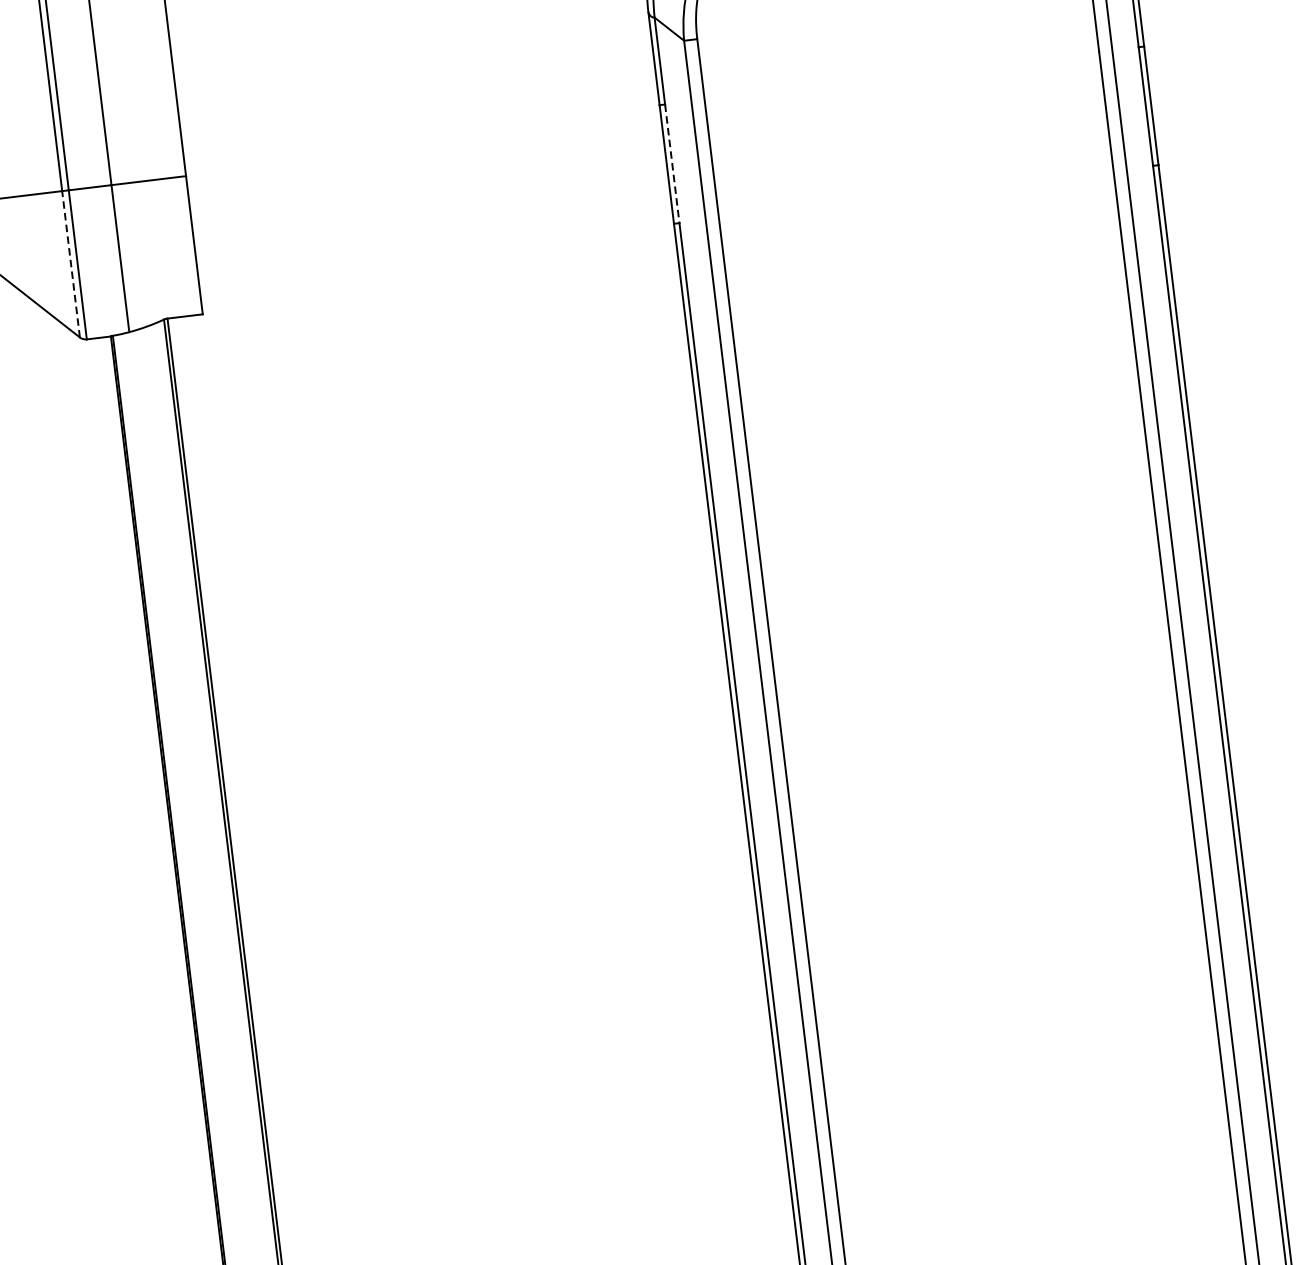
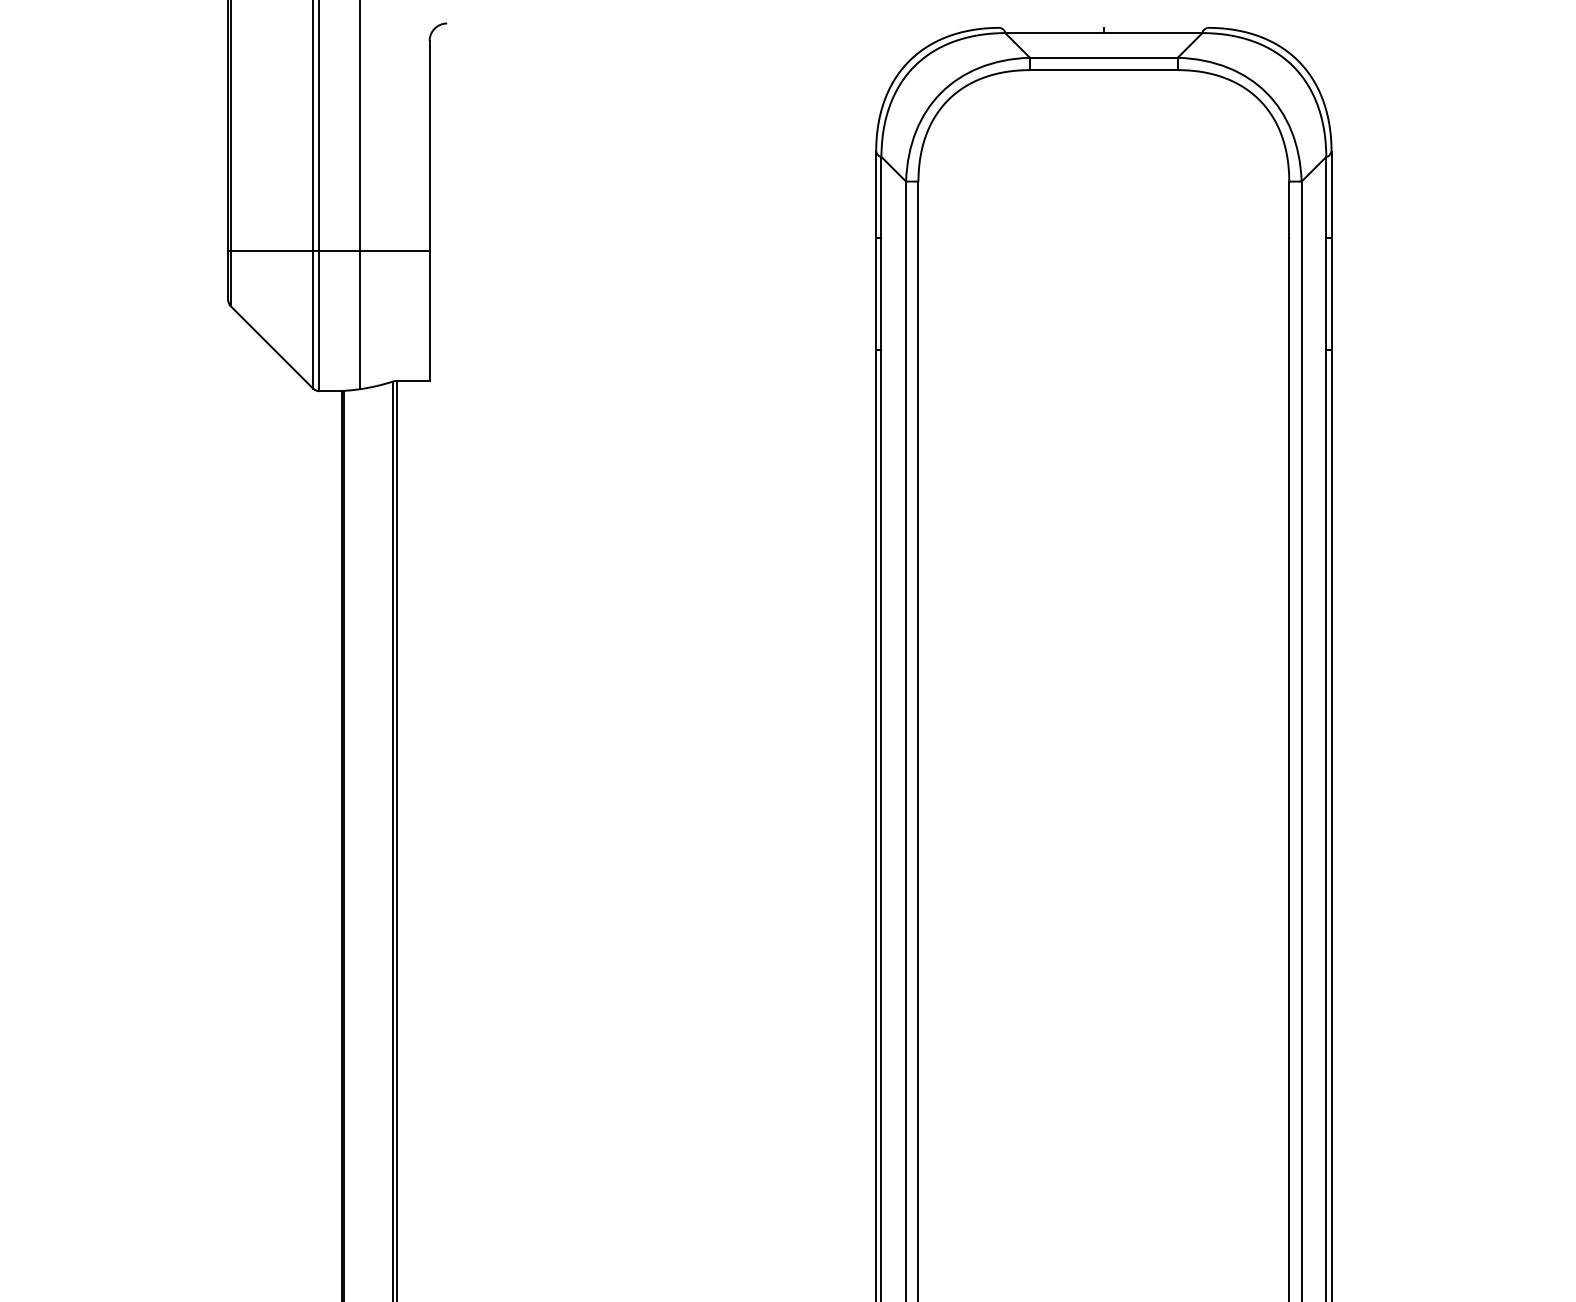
line: (672, 164) -> (881, 294), dashed -> solid
line: (71, 263) -> (313, 319), dashed -> solid

